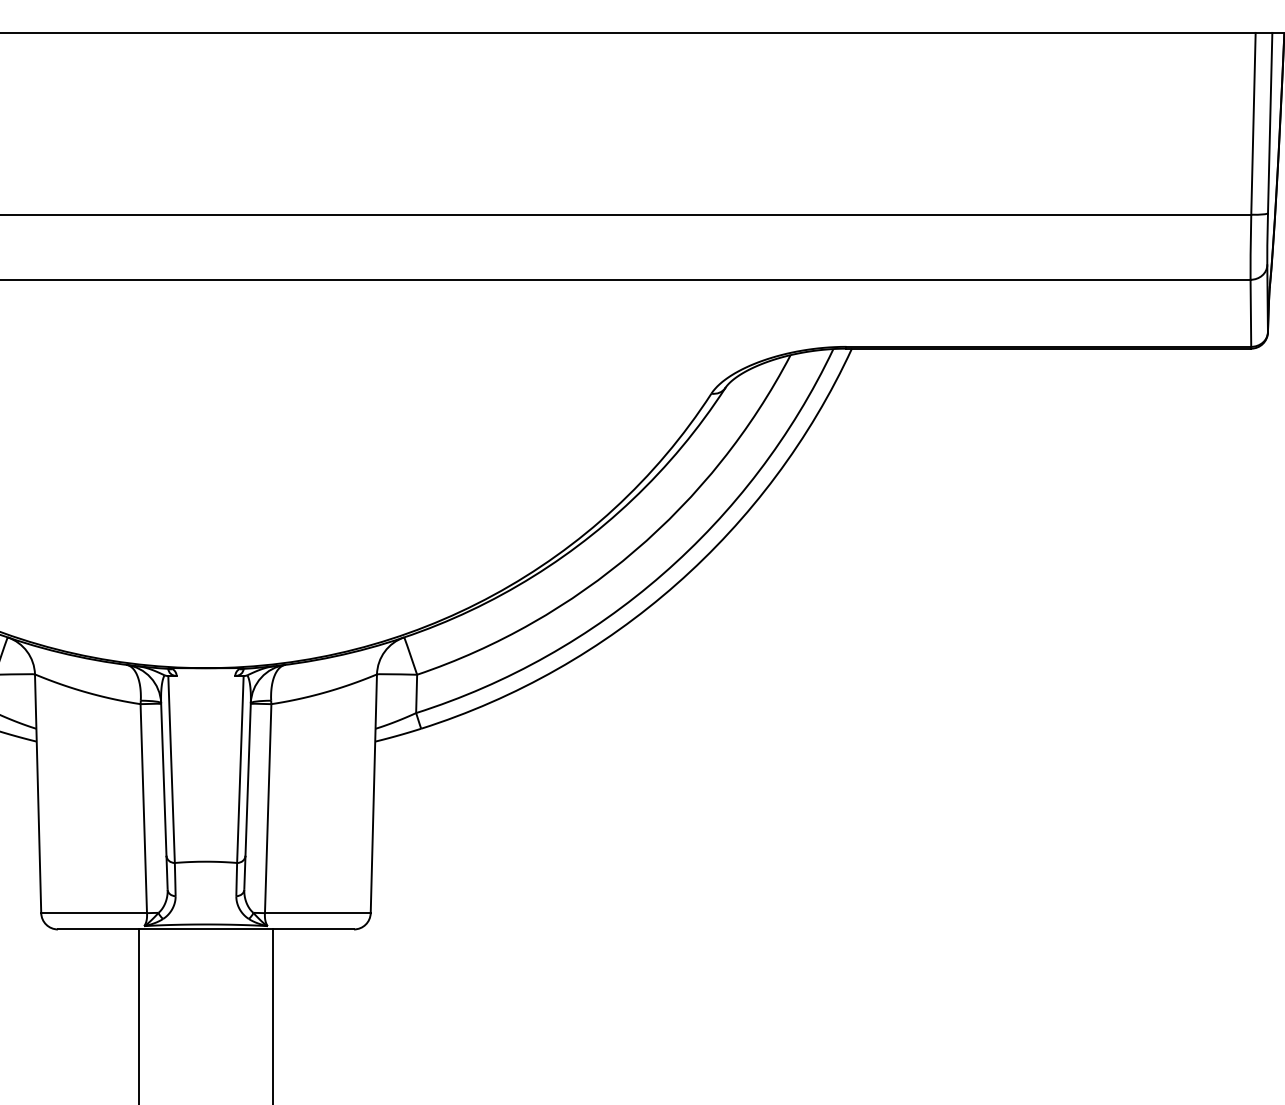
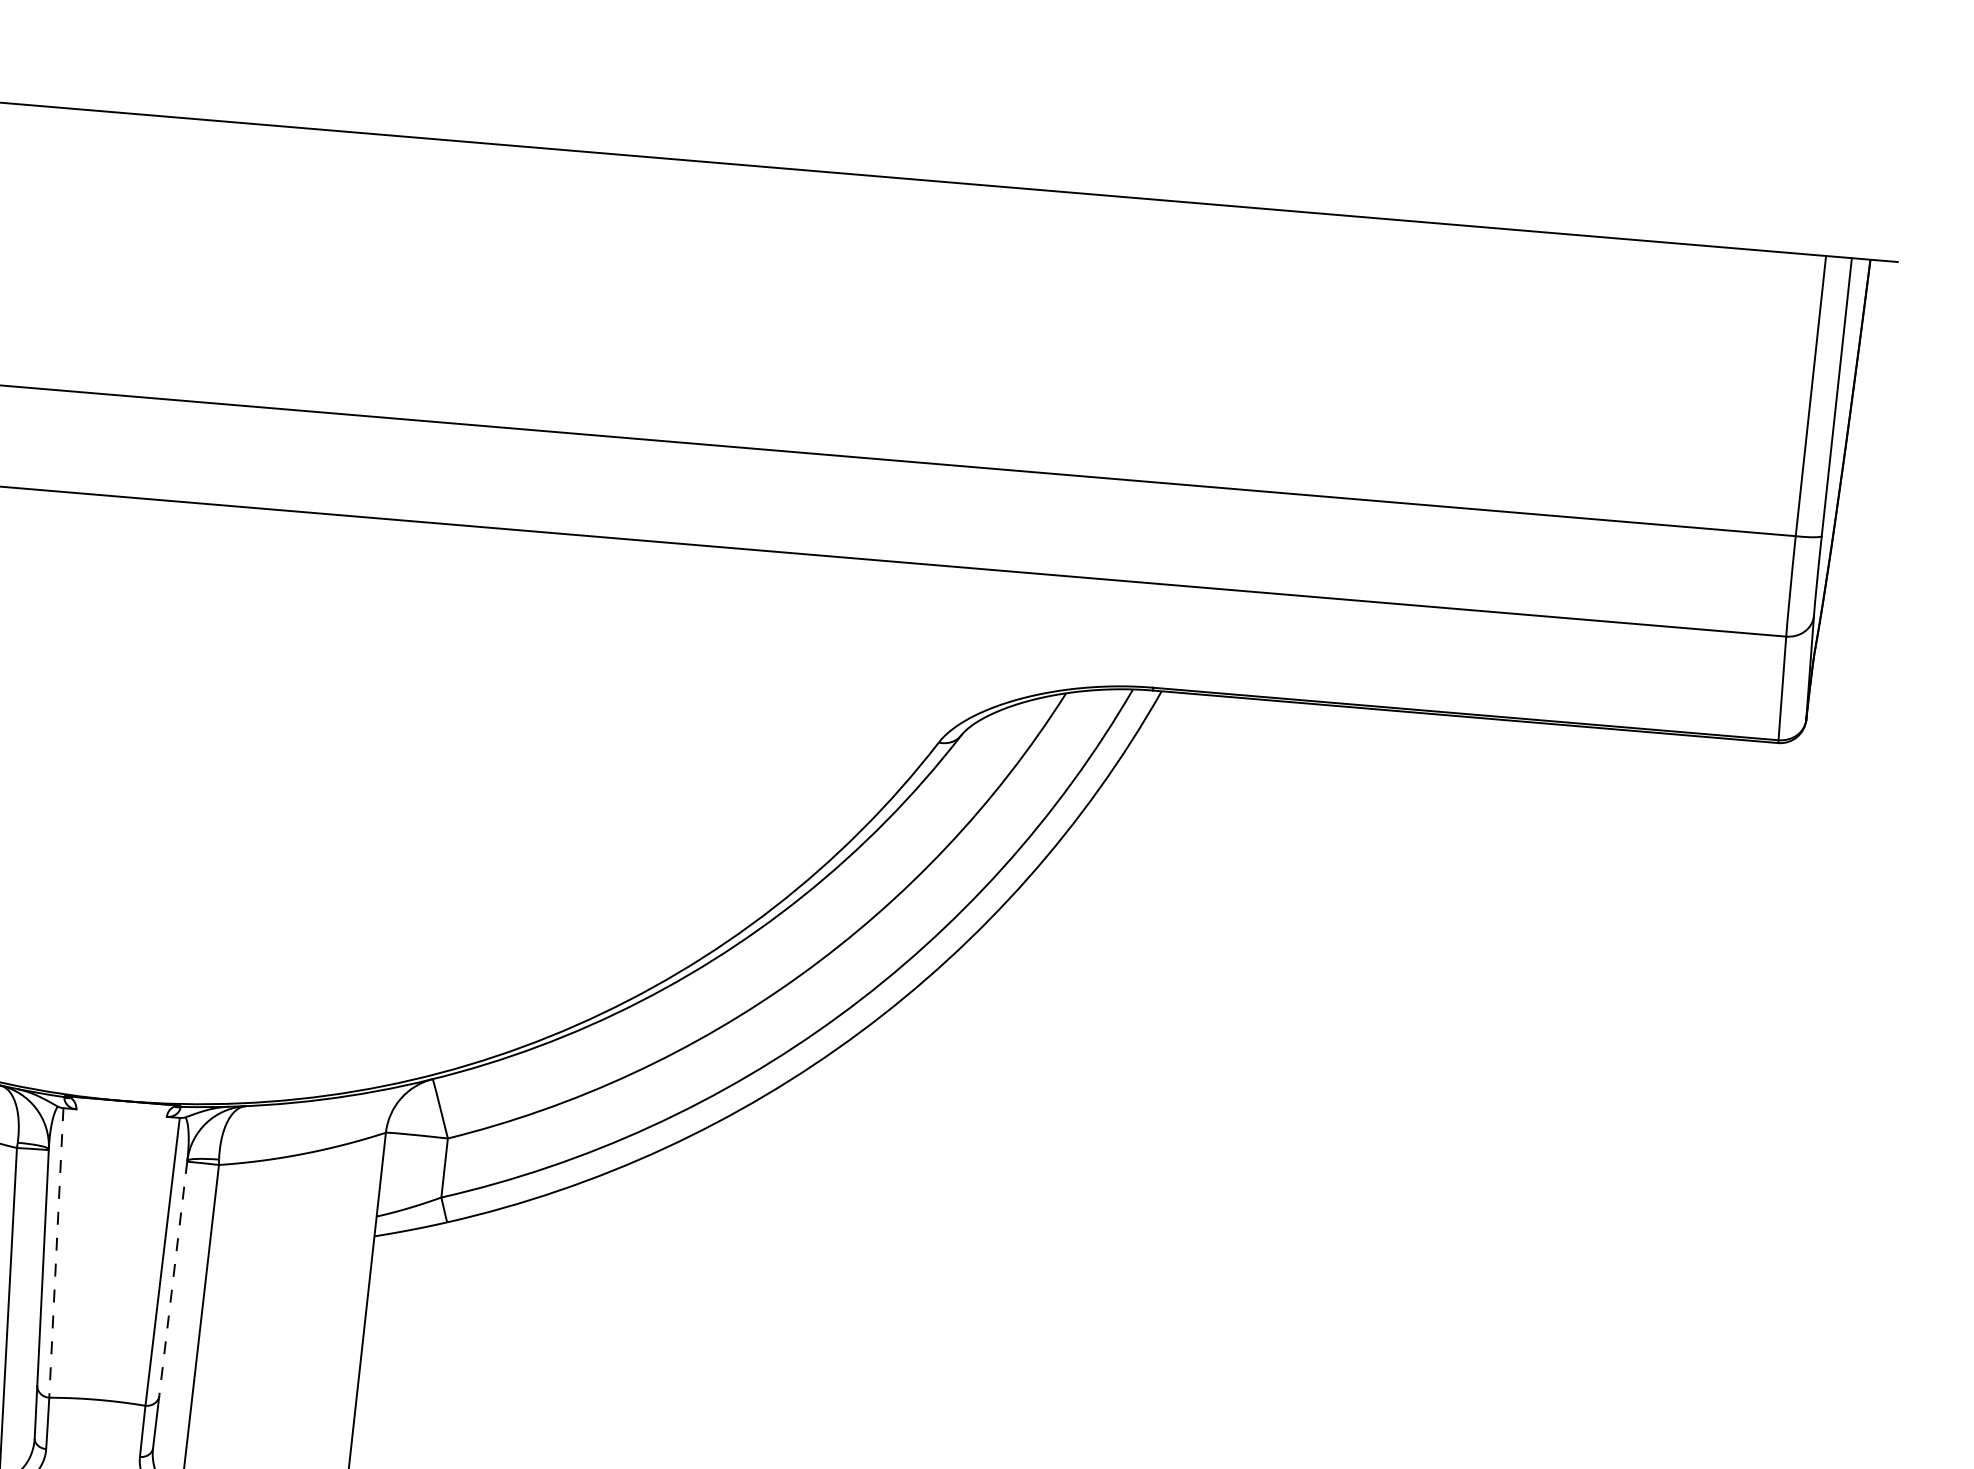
line: (171, 769) -> (56, 1252), solid -> dashed
line: (248, 780) -> (173, 1279), solid -> dashed

